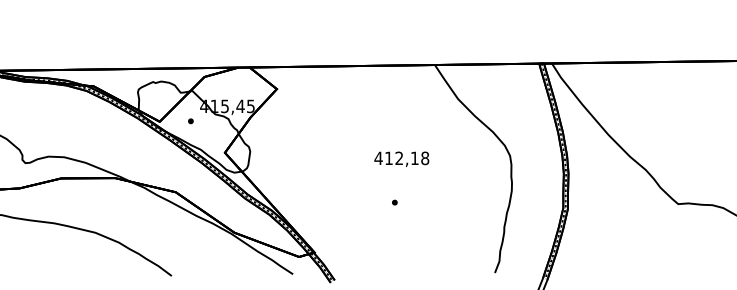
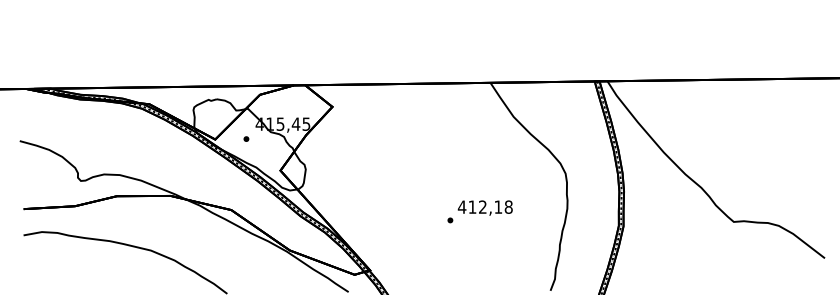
text: (400, 158) -> (484, 207), moved

